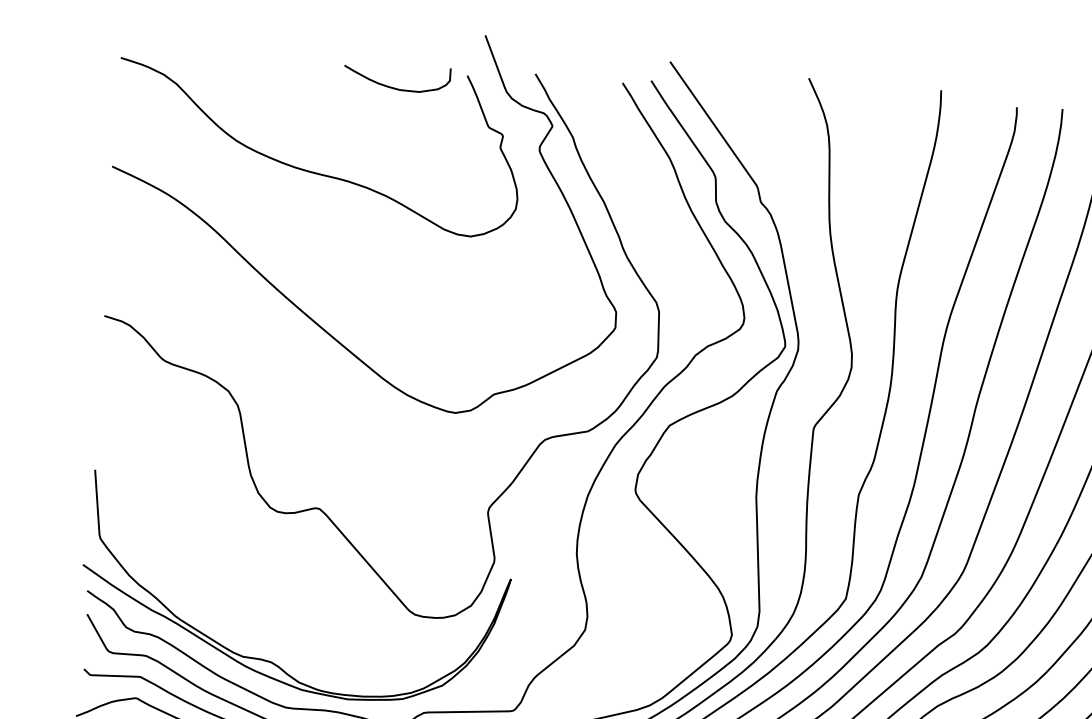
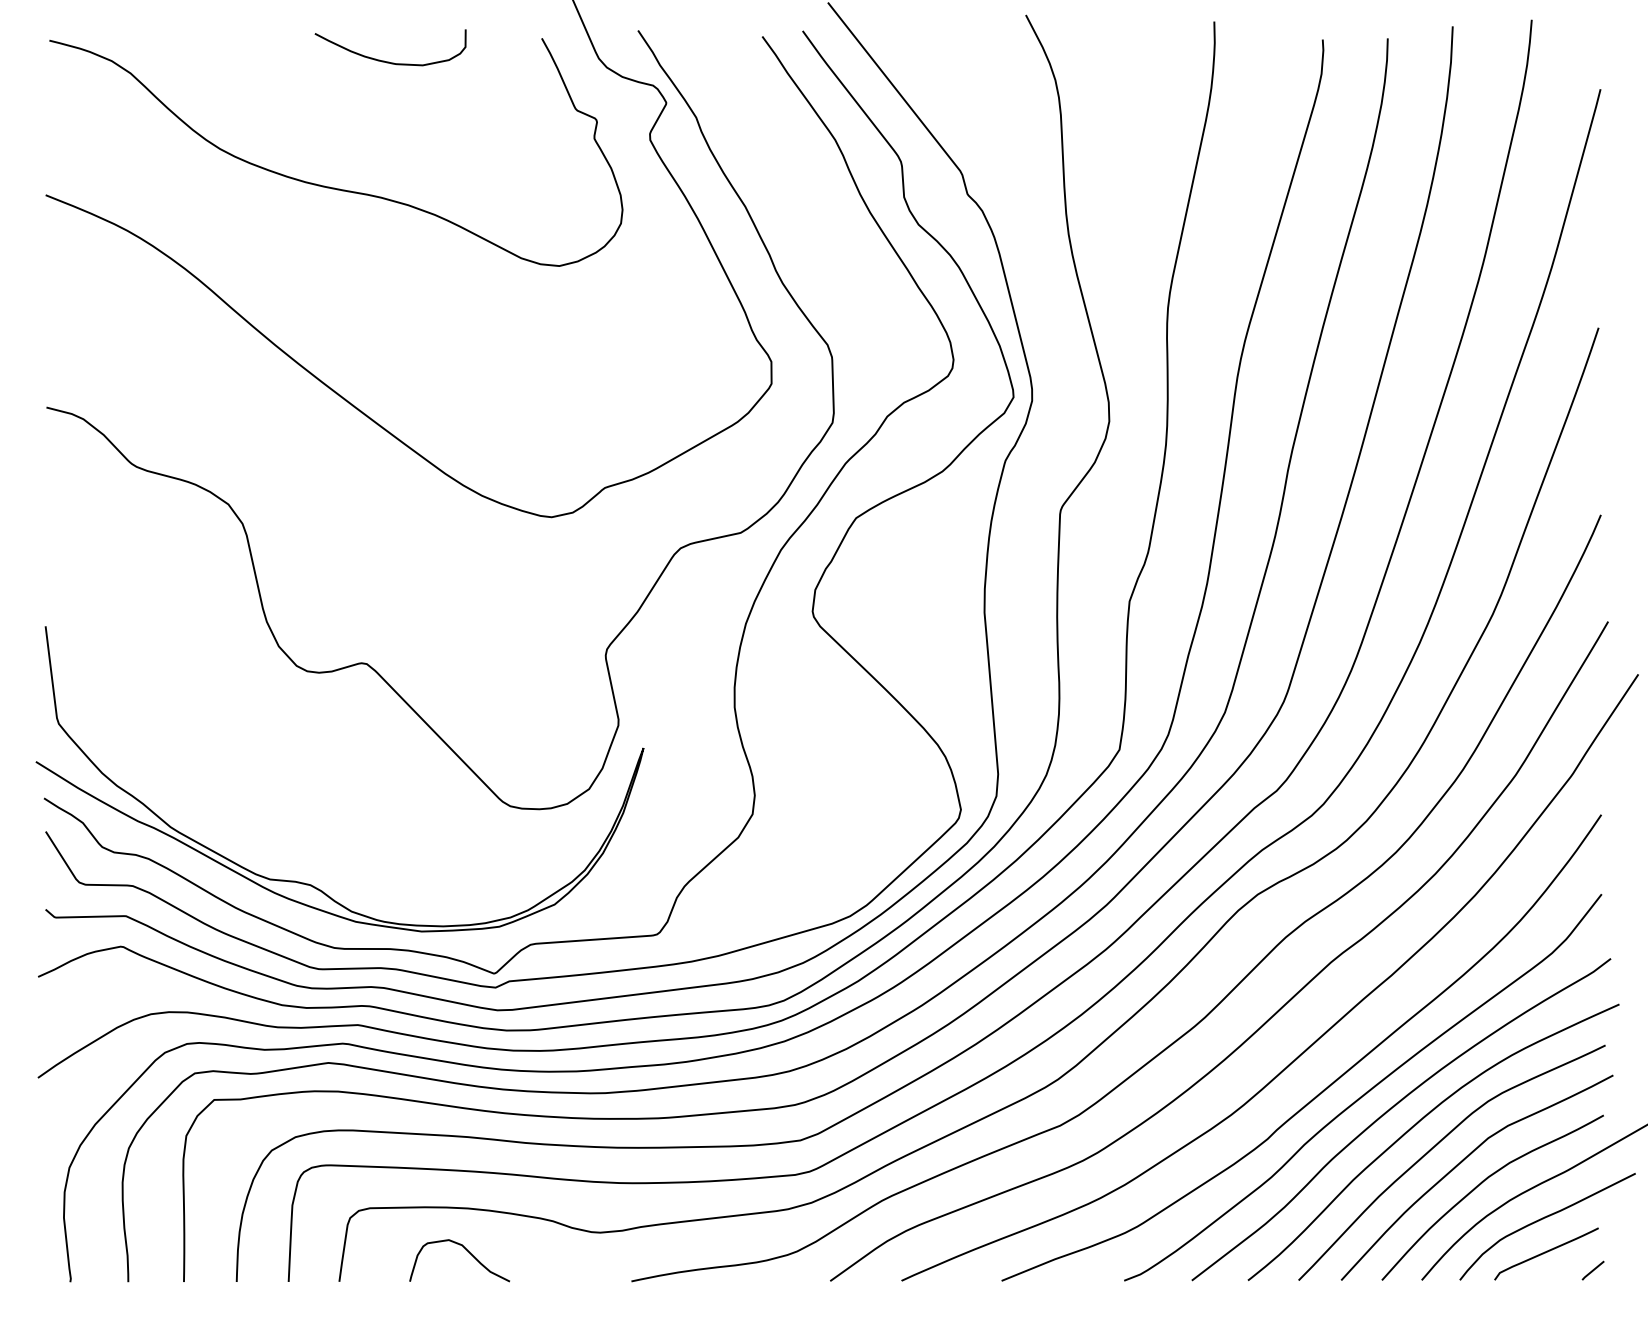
curve: (395, 87) -> (389, 61), moved

